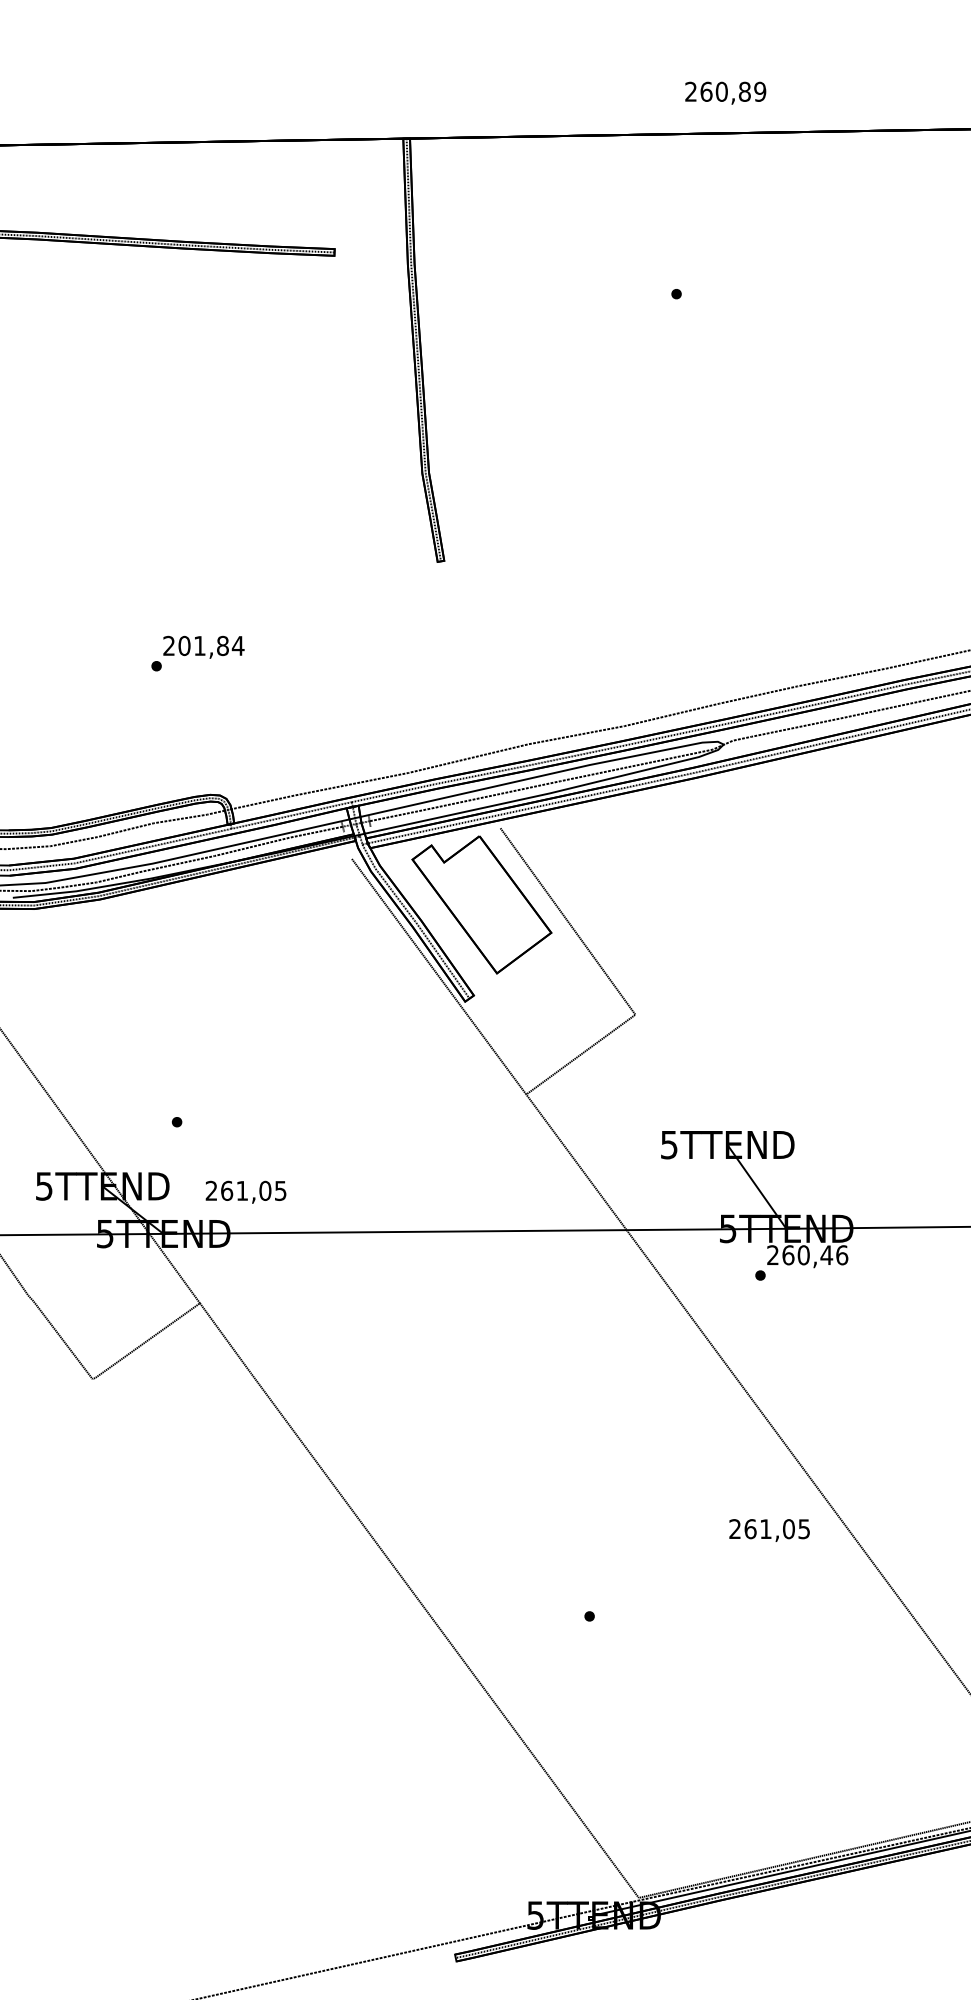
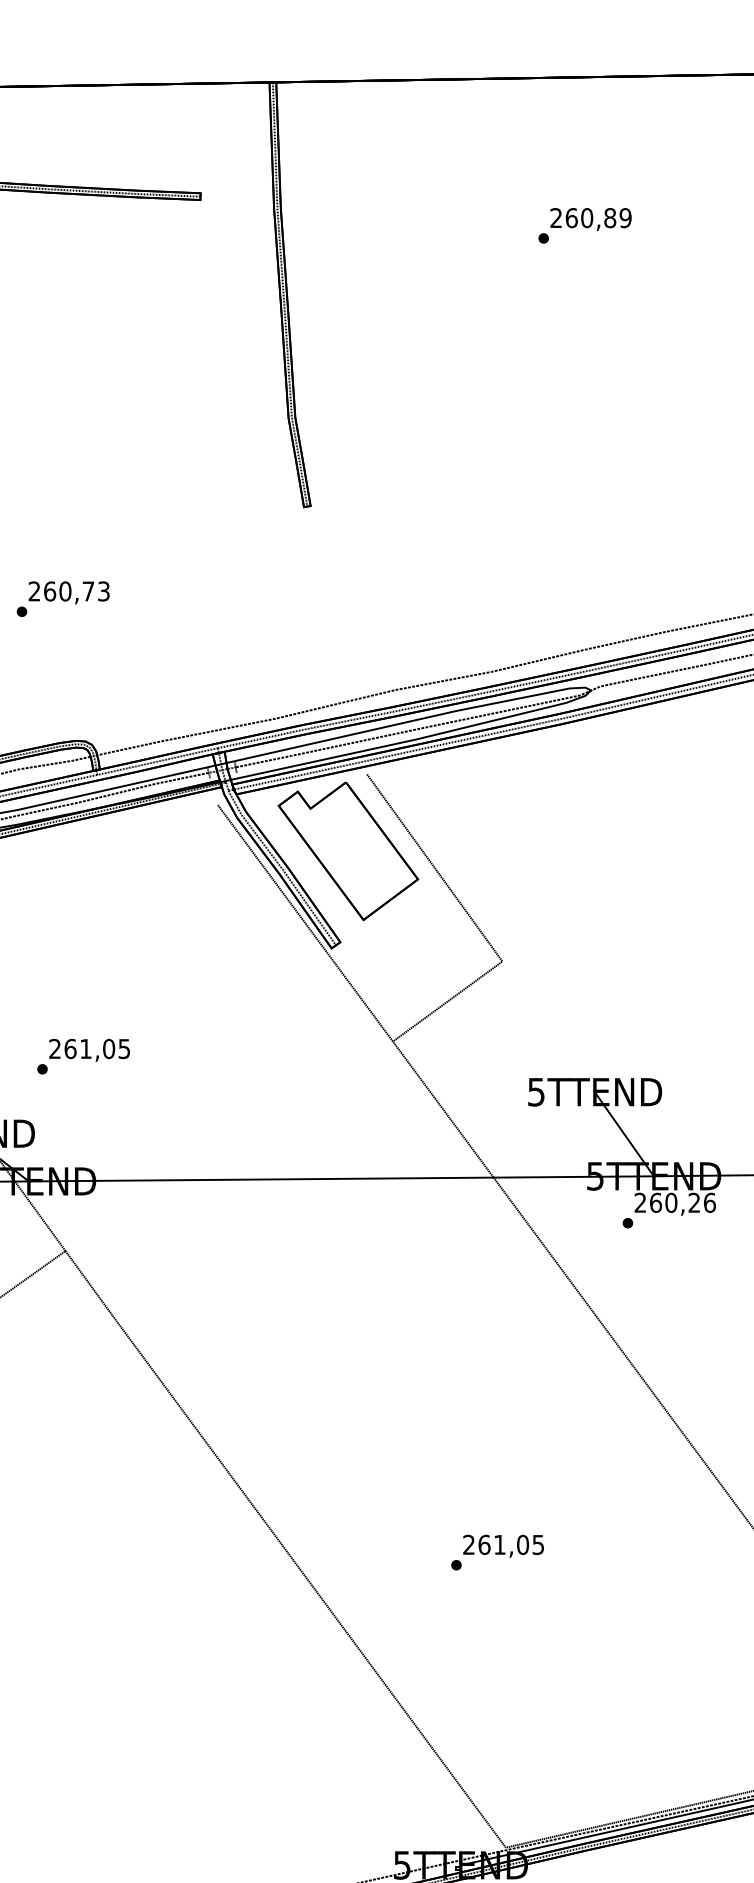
text: (725, 92) -> (590, 218), moved
text: (211, 645) -> (77, 591), 201,84 -> 260,73
text: (245, 1191) -> (89, 1049), moved
text: (826, 1254) -> (694, 1202), 260,46 -> 260,26
text: (769, 1530) -> (503, 1546), moved

